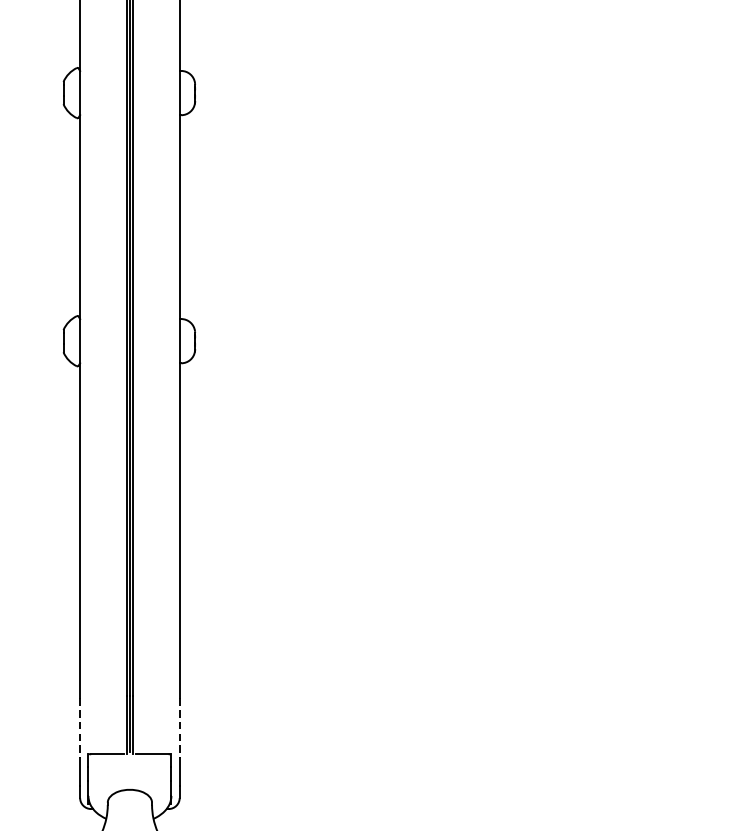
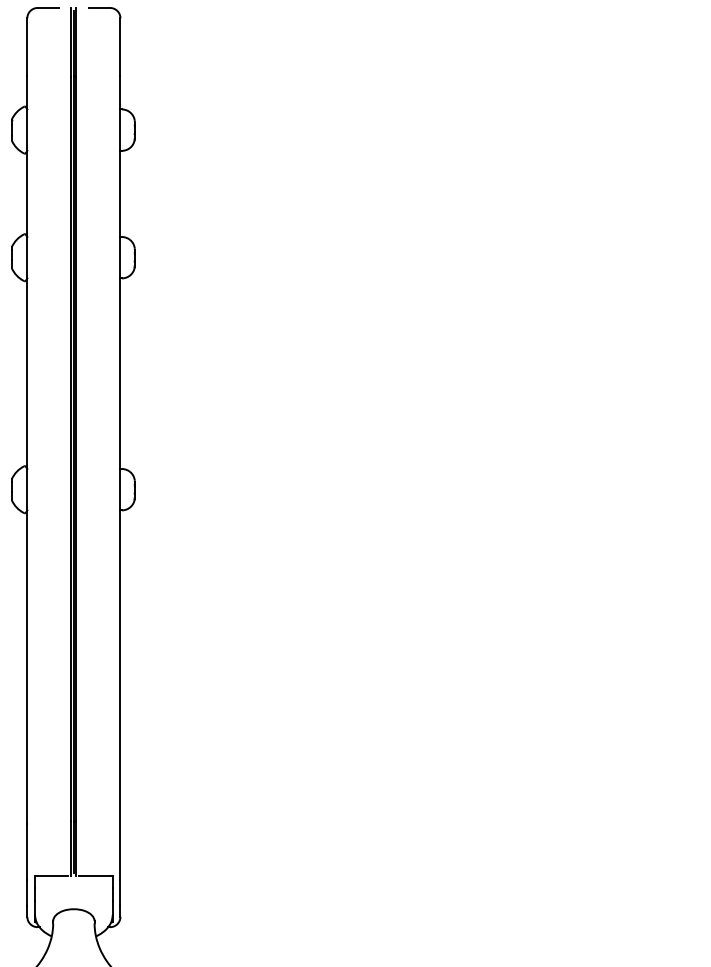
line: (80, 728) -> (27, 851), dashed -> solid
line: (179, 728) -> (120, 851), dashed -> solid

